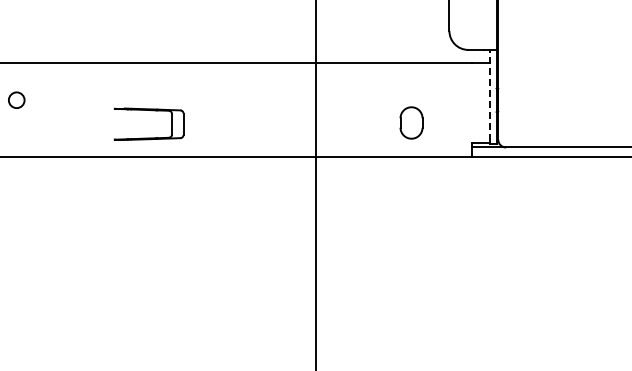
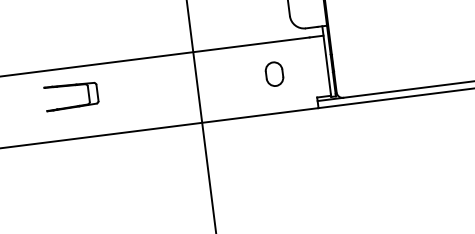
line: (490, 95) -> (326, 60), dashed -> solid
part: (152, 111) -> (73, 86), moved
part: (411, 122) -> (274, 73), moved

